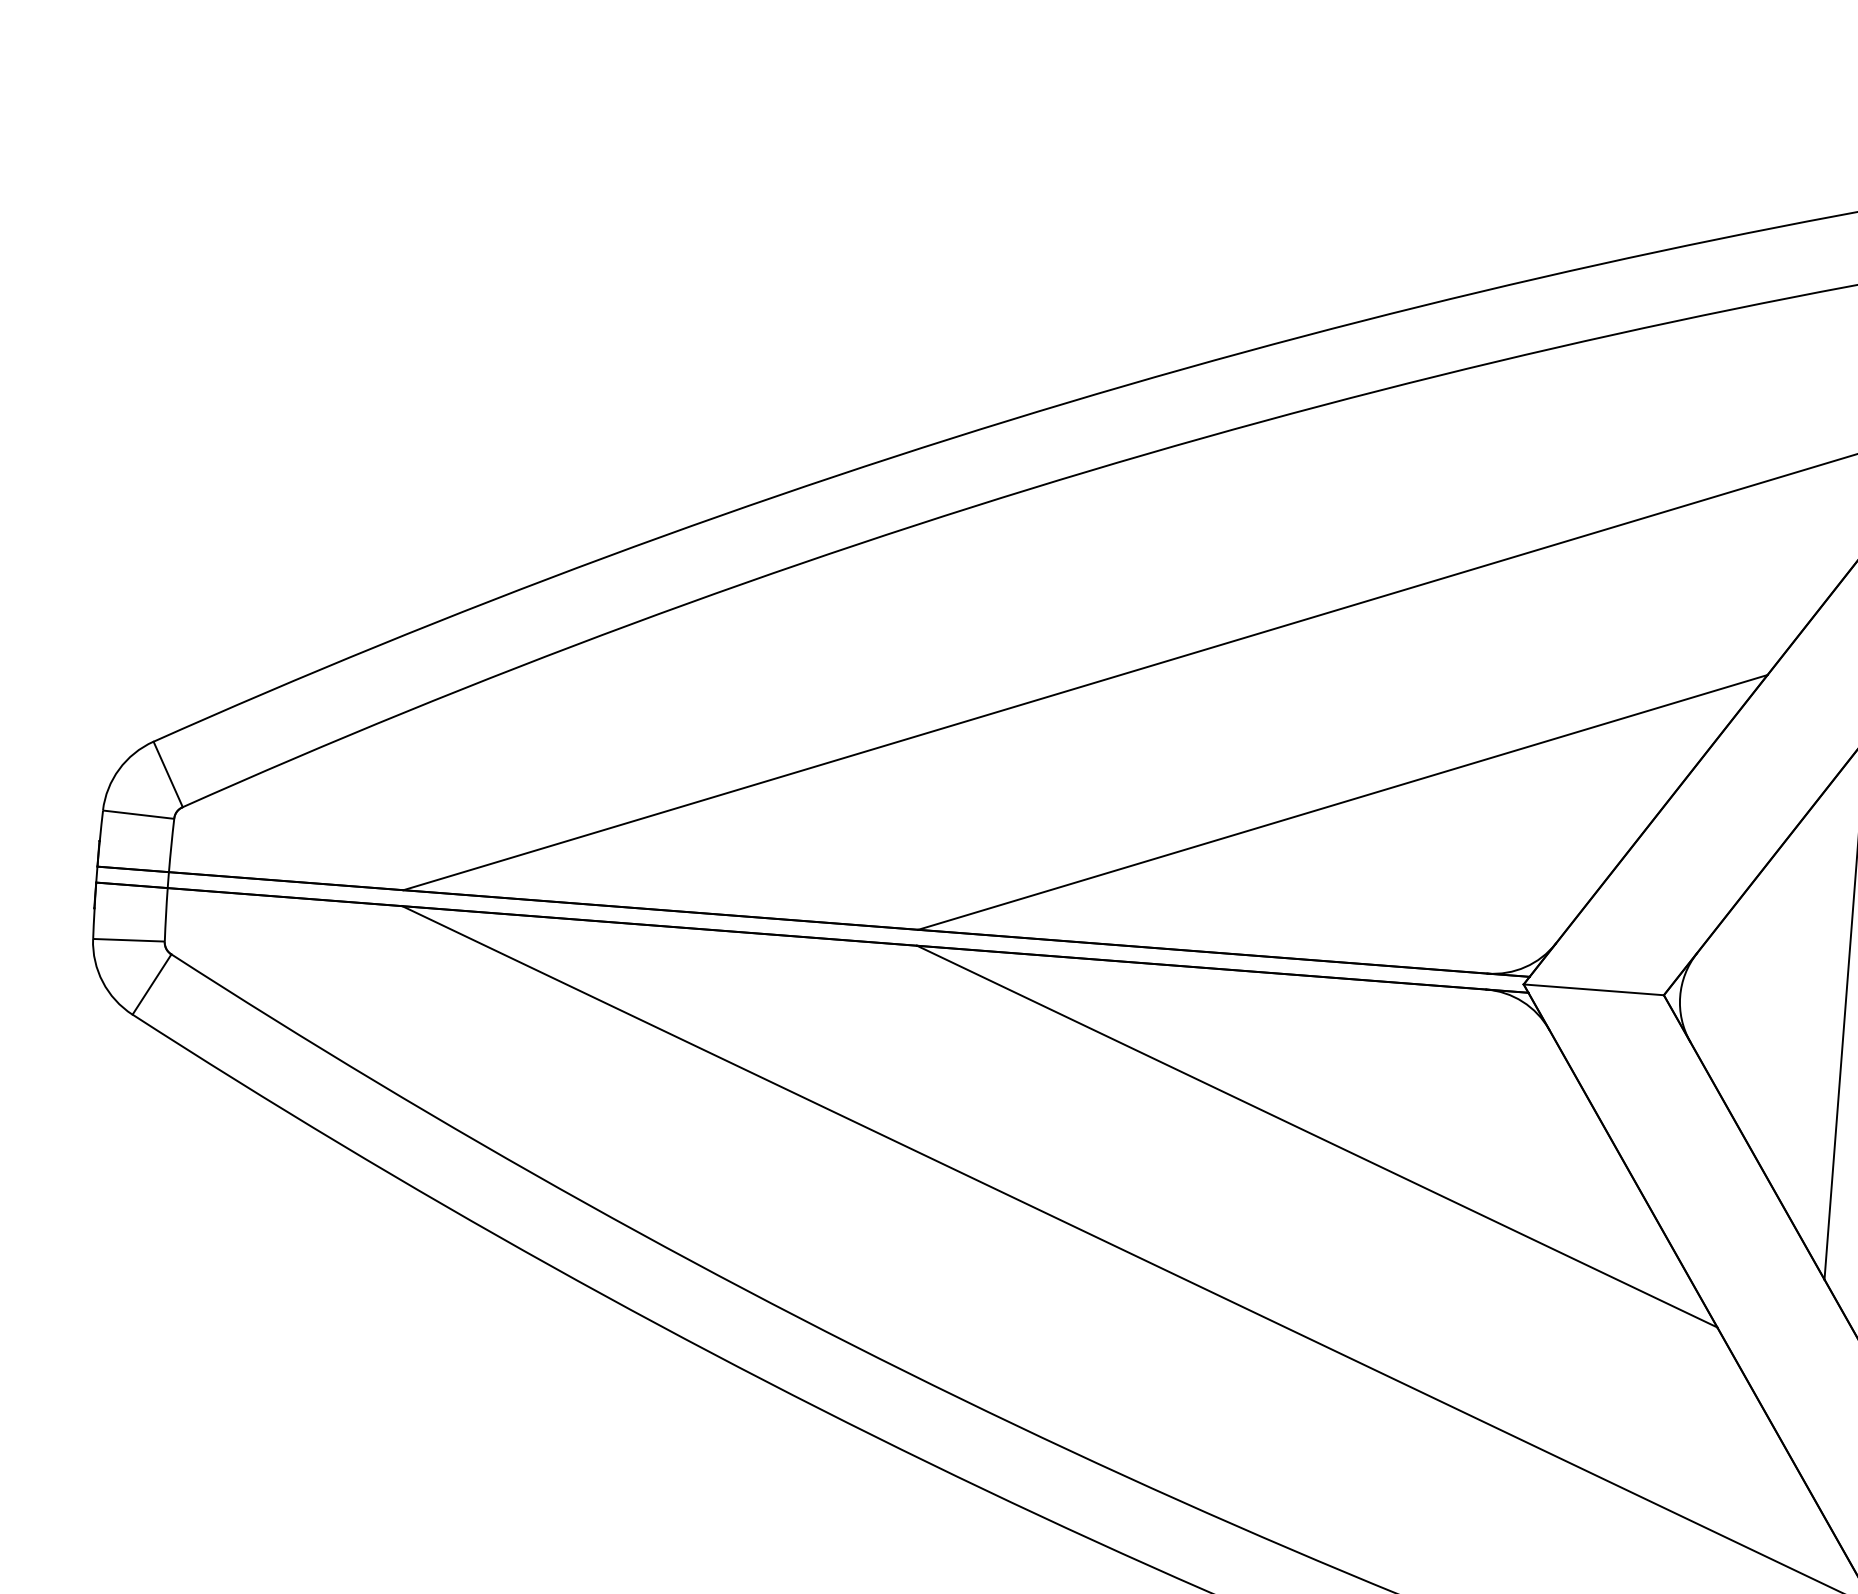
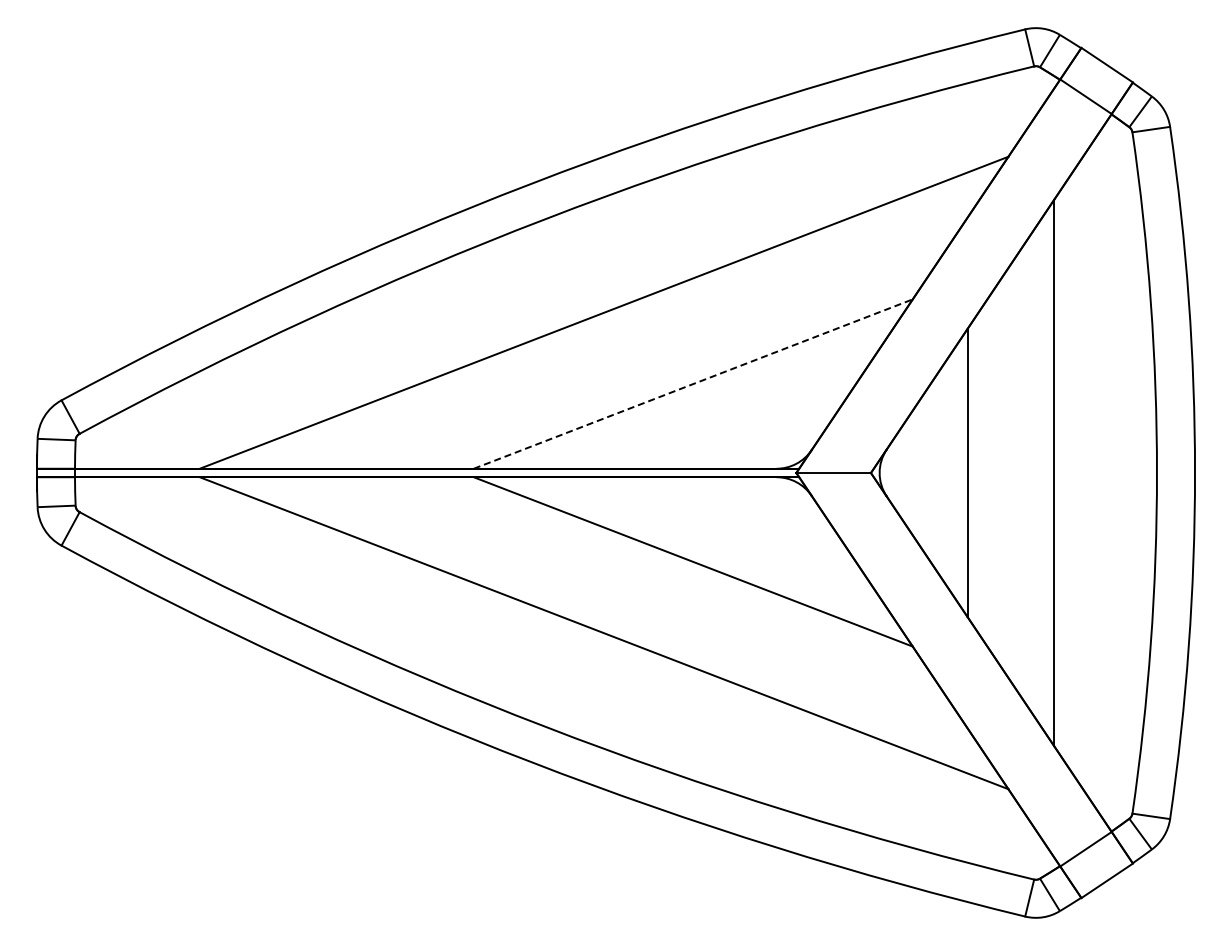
line: (1343, 801) -> (693, 383), solid -> dashed

